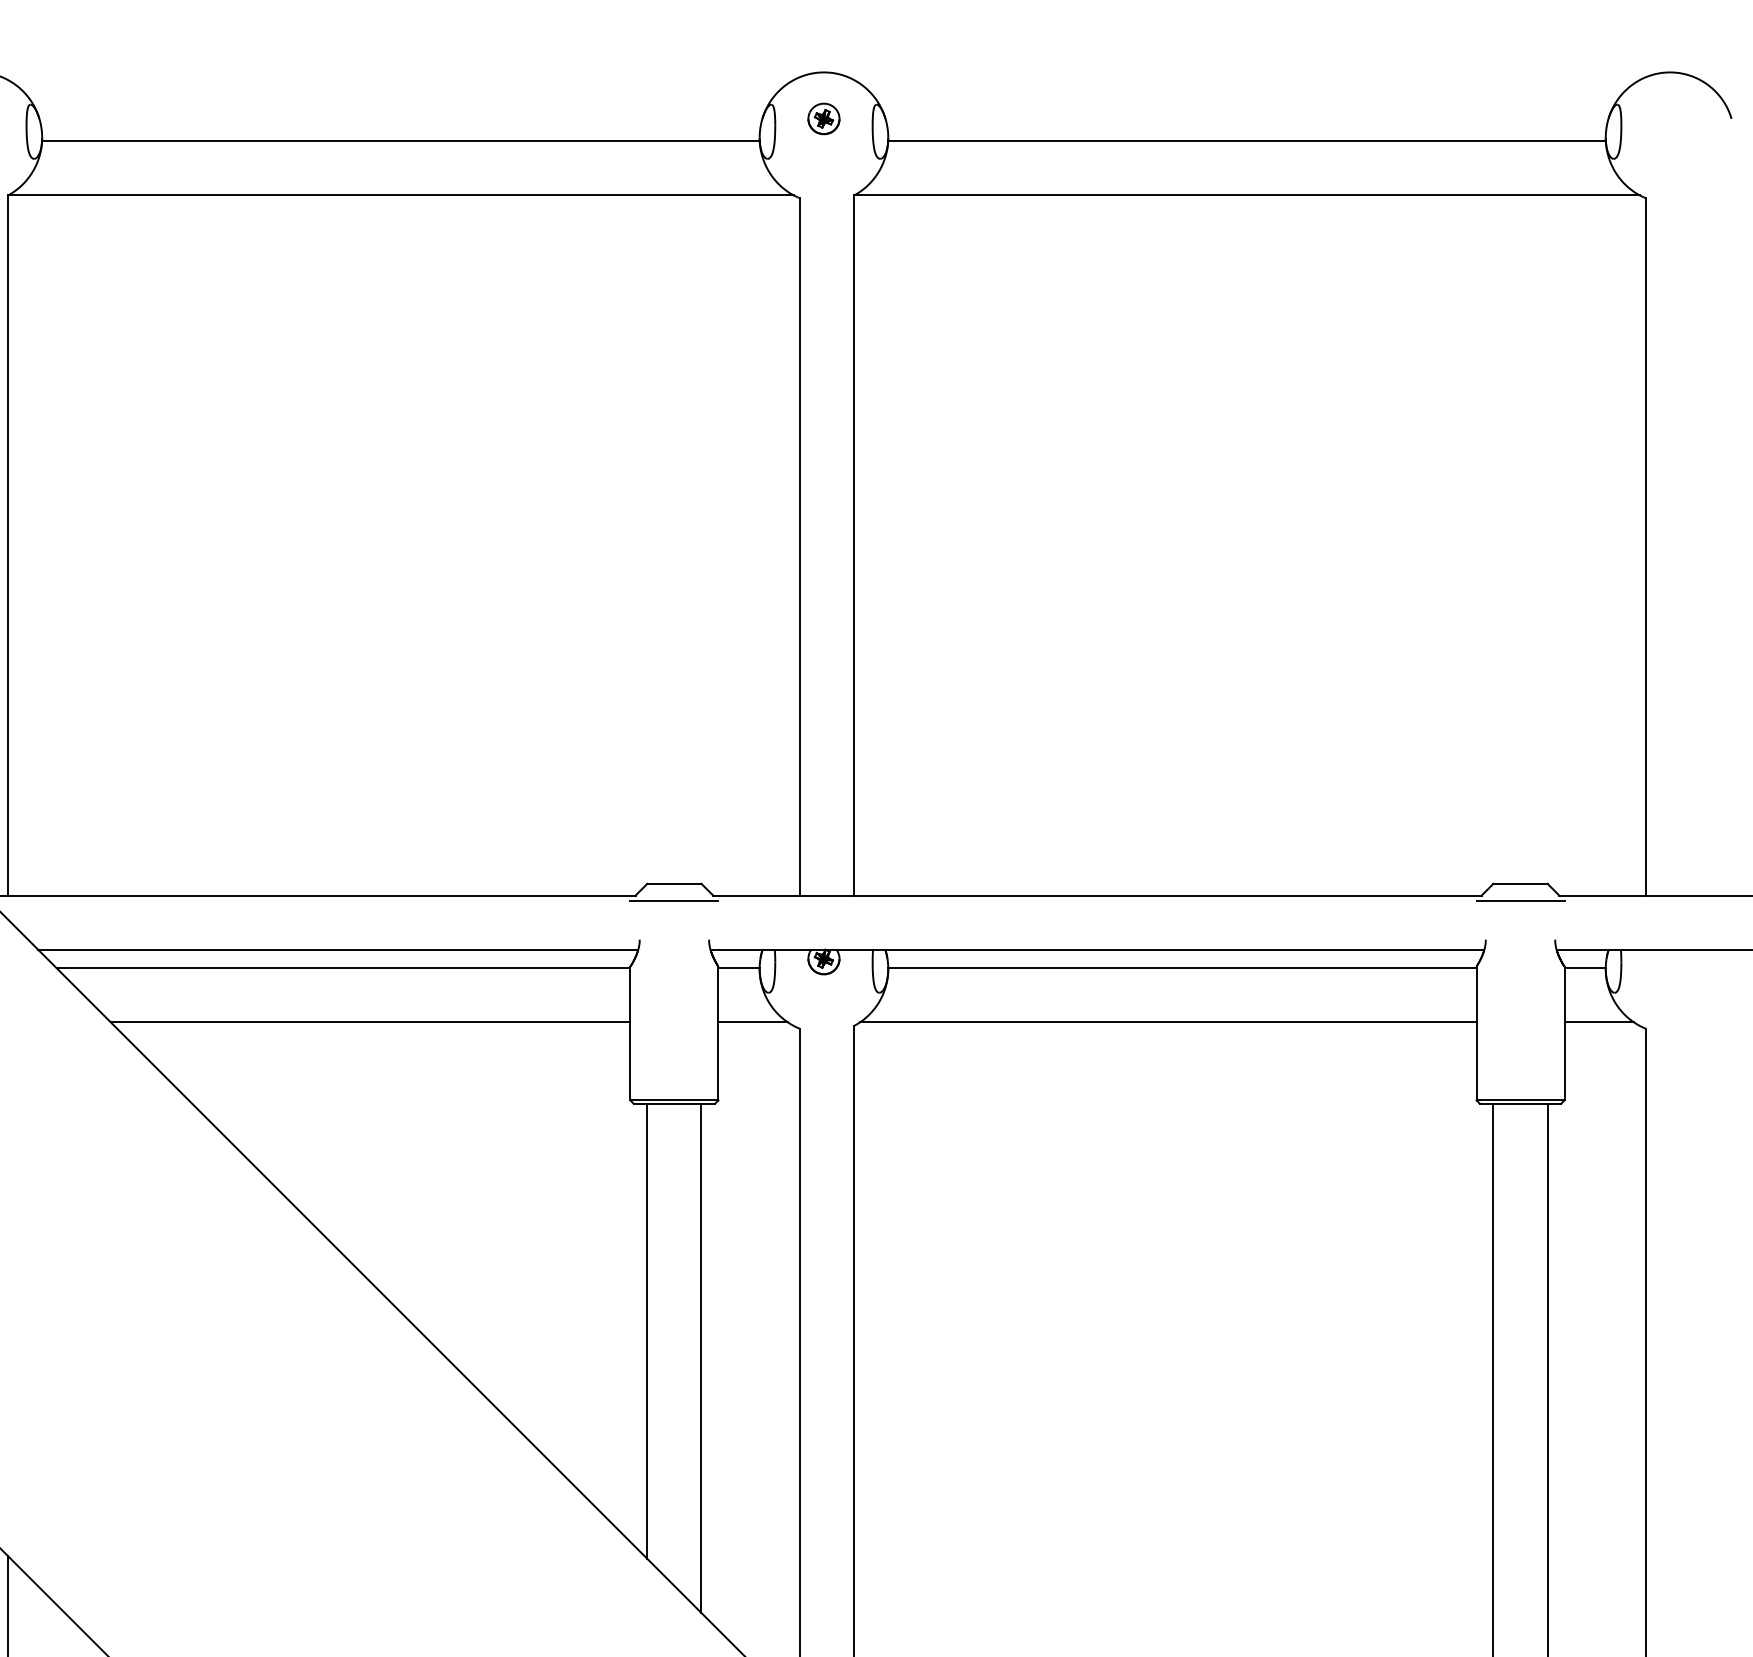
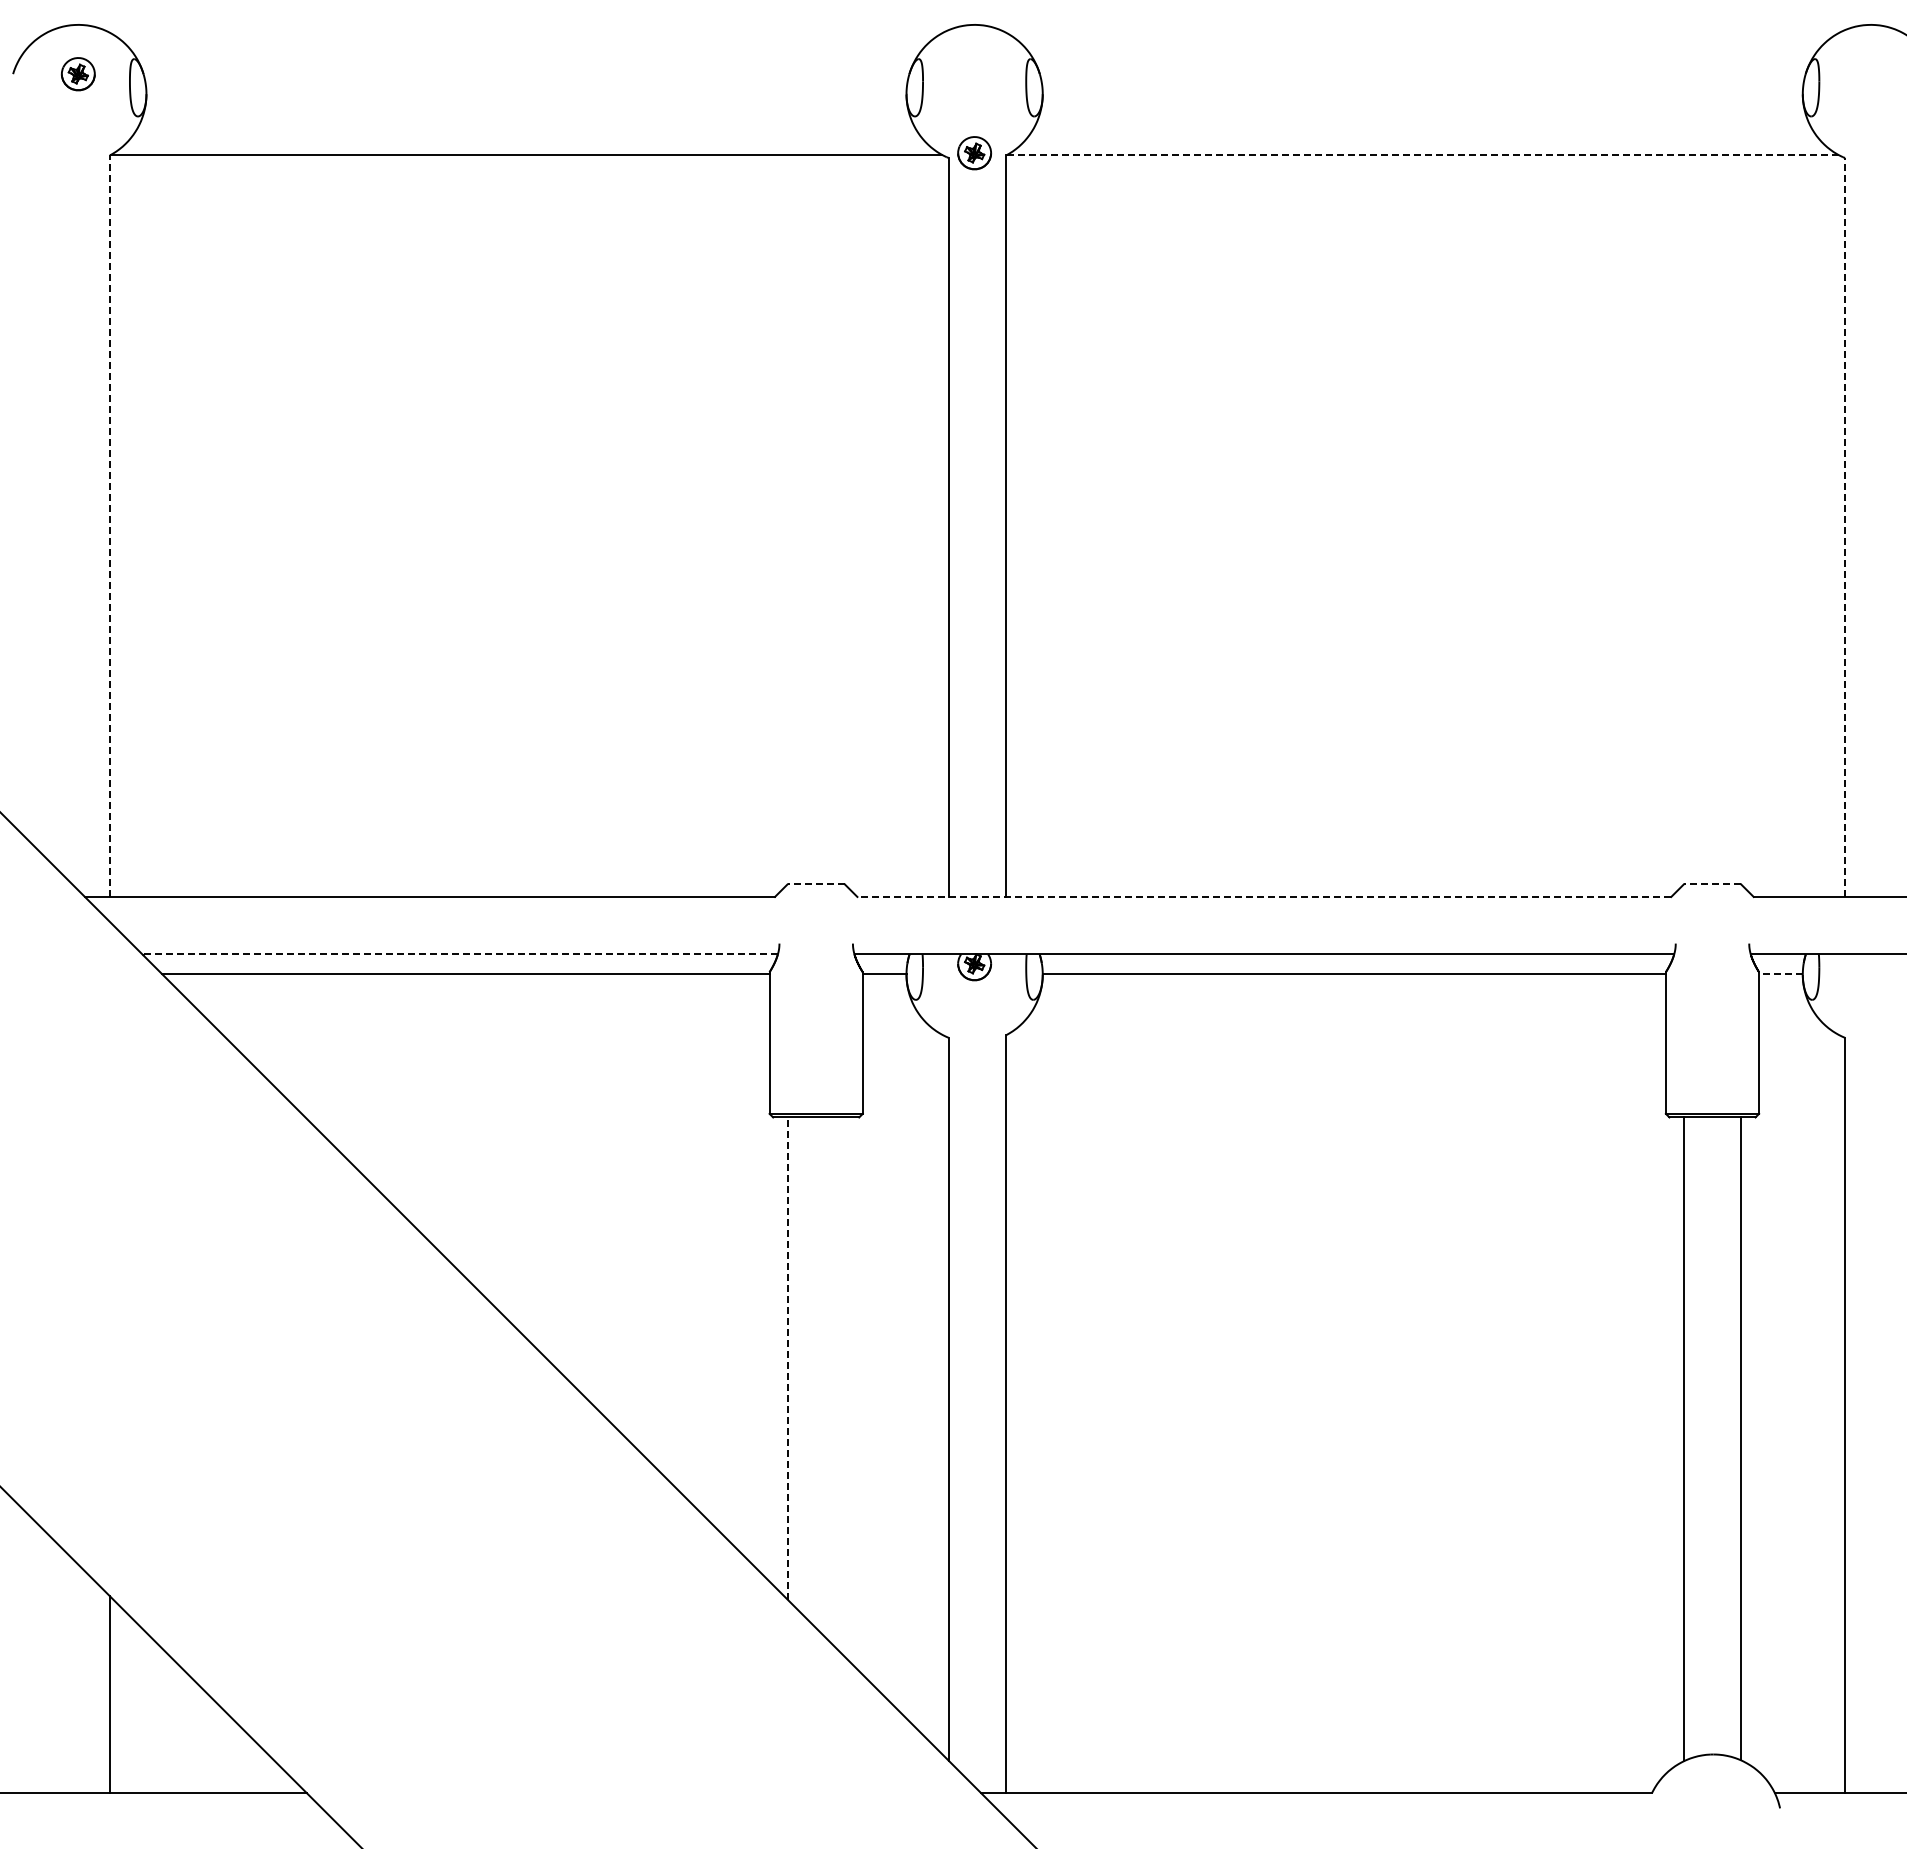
part: (823, 119) -> (974, 153), moved
line: (400, 140) -> (526, 97), removed
line: (1246, 140) -> (1422, 97), removed
line: (1246, 195) -> (1422, 155), solid -> dashed
line: (7, 545) -> (109, 526), solid -> dashed
line: (1646, 546) -> (1845, 527), solid -> dashed
line: (674, 883) -> (816, 884), solid -> dashed
line: (1520, 883) -> (1712, 884), solid -> dashed
line: (1097, 895) -> (1264, 896), solid -> dashed
line: (673, 900) -> (815, 902), removed
line: (1520, 900) -> (1712, 902), removed
line: (338, 949) -> (460, 954), solid -> dashed
line: (1584, 967) -> (1780, 973), solid -> dashed
line: (370, 1022) -> (494, 1031), removed
line: (753, 1022) -> (899, 1031), removed
line: (1167, 1022) -> (1338, 1031), removed
line: (1598, 1022) -> (1795, 1031), removed
line: (647, 1331) -> (787, 1358), solid -> dashed
line: (701, 1357) -> (844, 1386), removed

